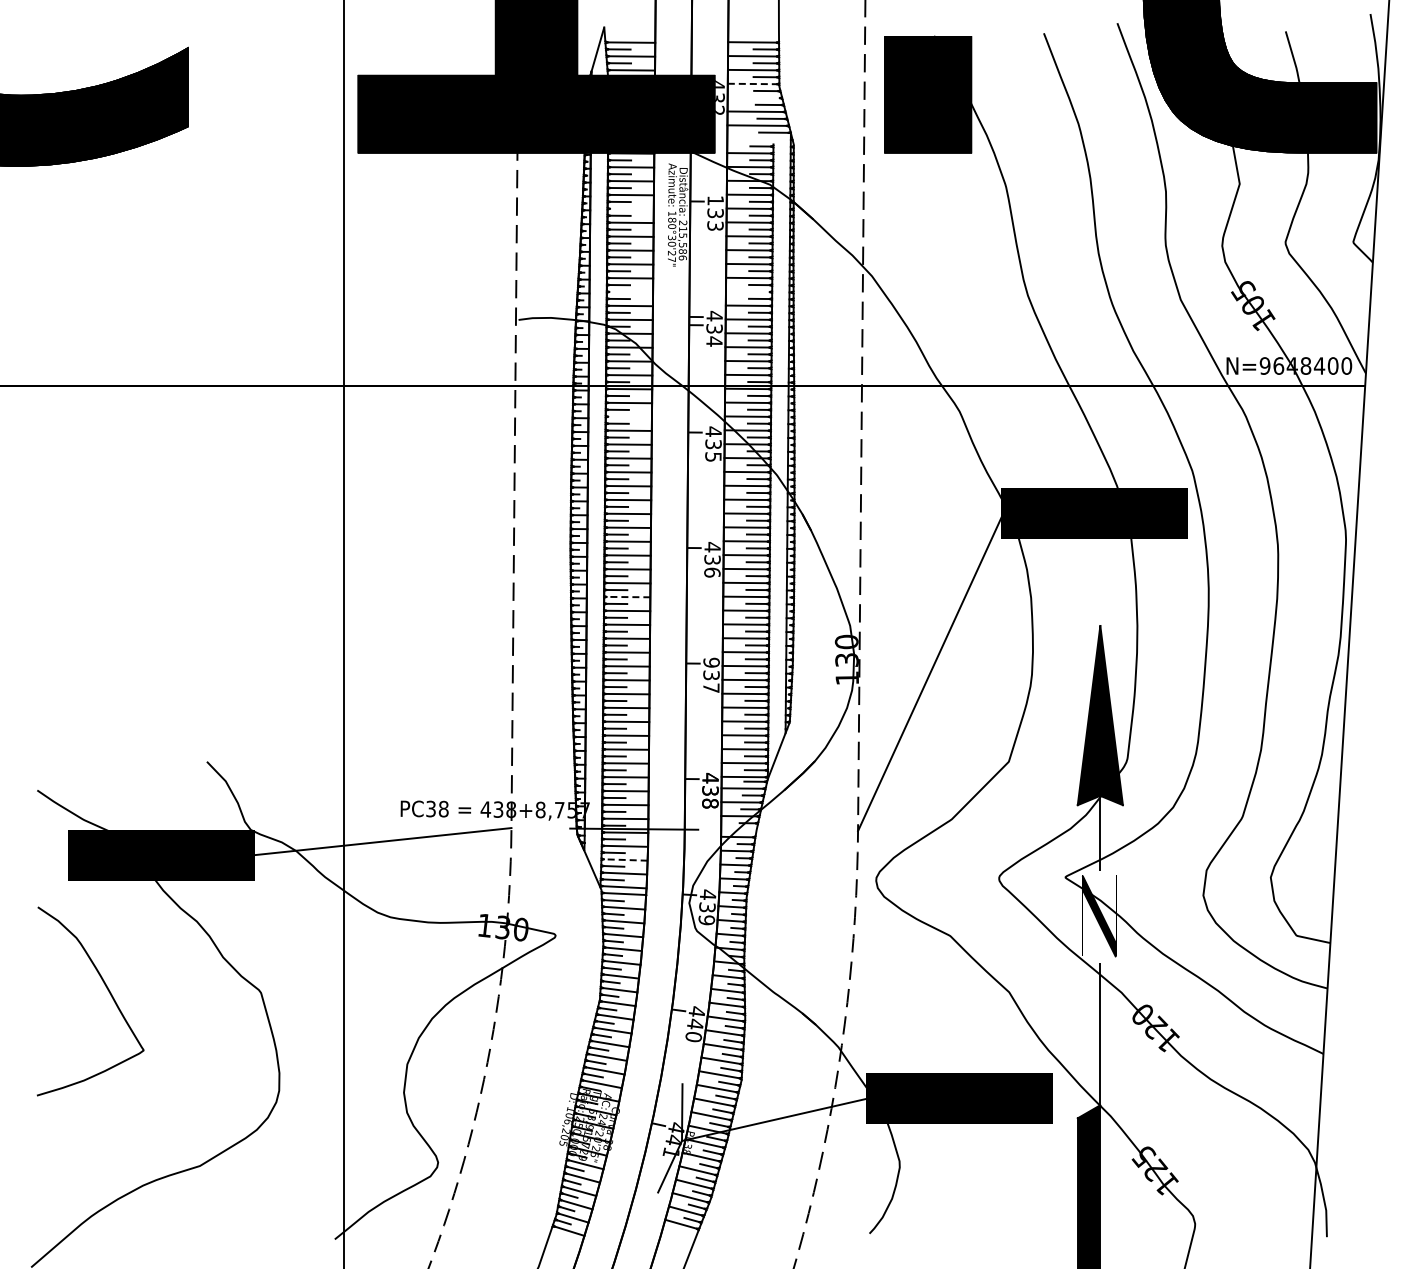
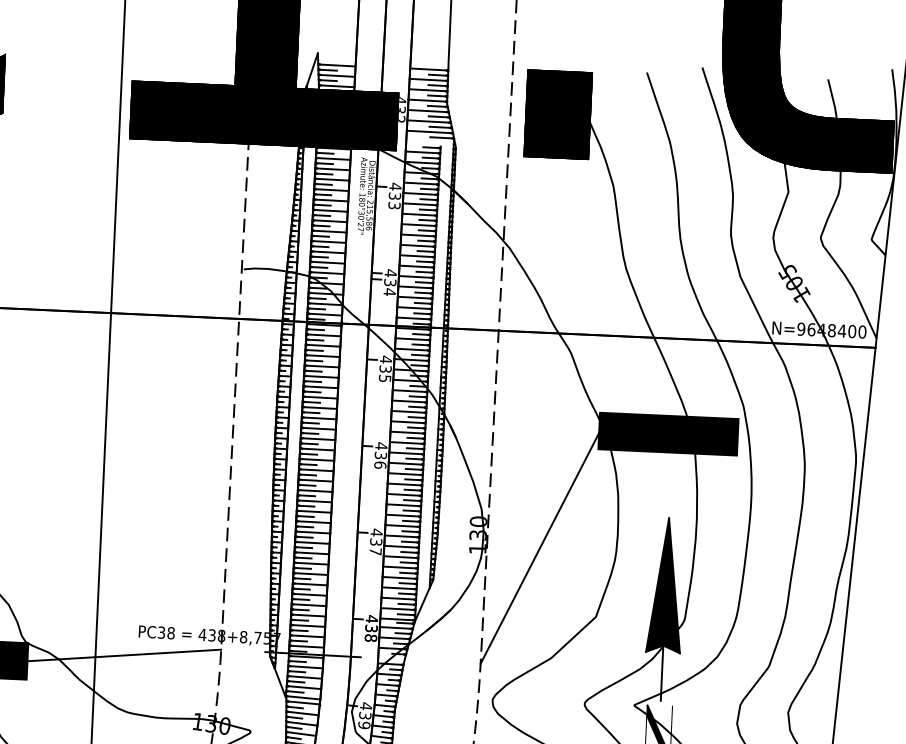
line: (752, 84) -> (426, 101), dashed -> solid
line: (753, 97) -> (427, 110), added
text: (715, 200) -> (395, 186), 133 -> 433
line: (631, 208) -> (332, 189), added
line: (631, 291) -> (329, 251), added
line: (747, 291) -> (416, 255), added
line: (629, 416) -> (323, 345), added
line: (628, 597) -> (316, 480), dashed -> solid
text: (711, 662) -> (376, 532), 937 -> 437
line: (625, 860) -> (305, 677), dashed -> solid

